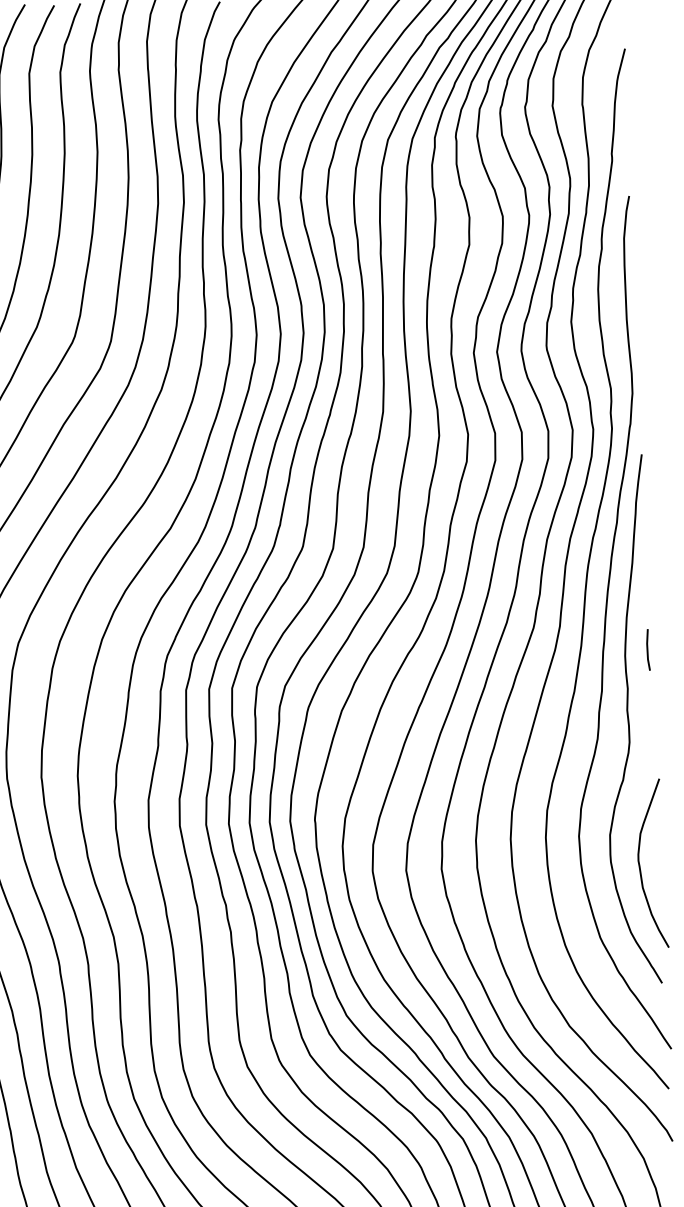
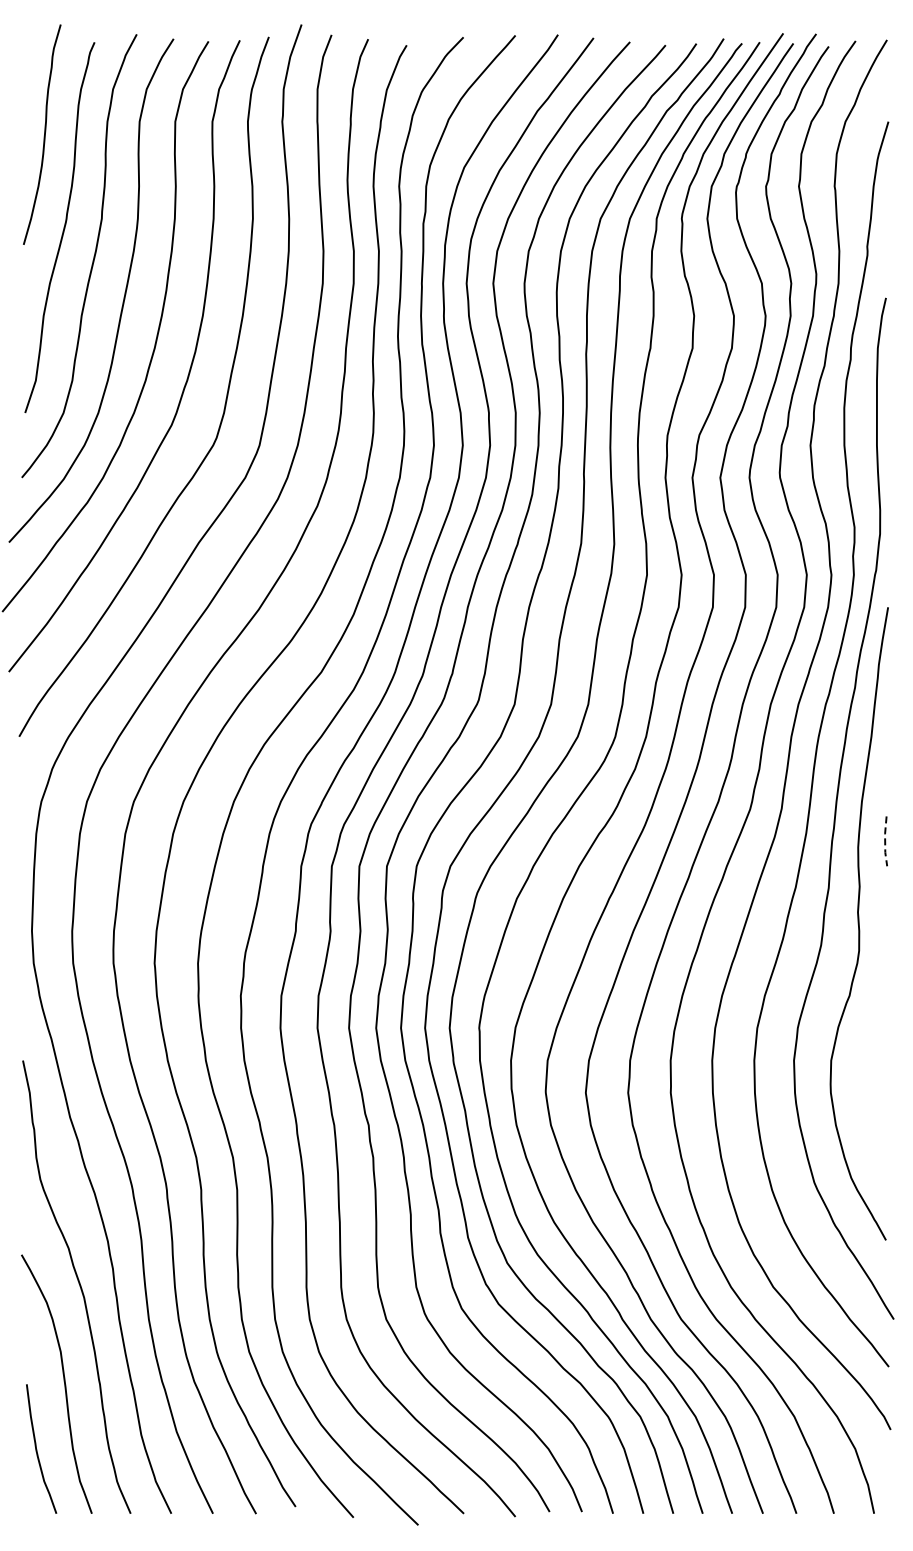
line: (647, 650) -> (885, 841), solid -> dashed
curve: (639, 863) -> (865, 1096), removed

